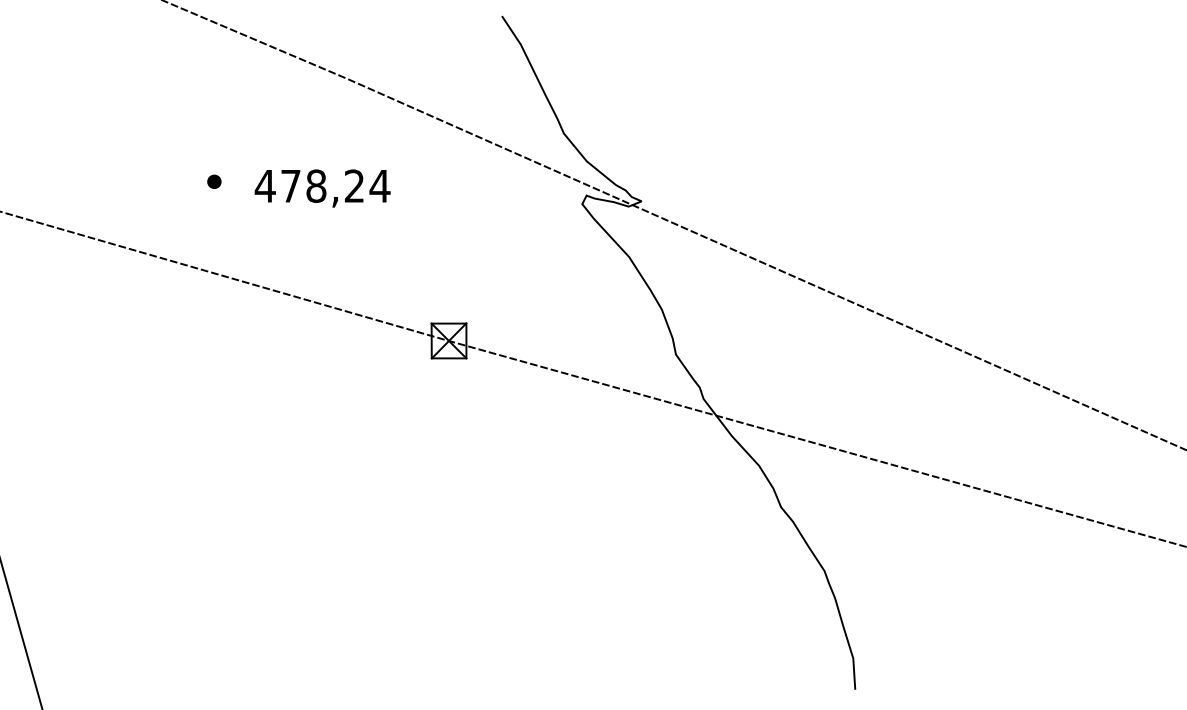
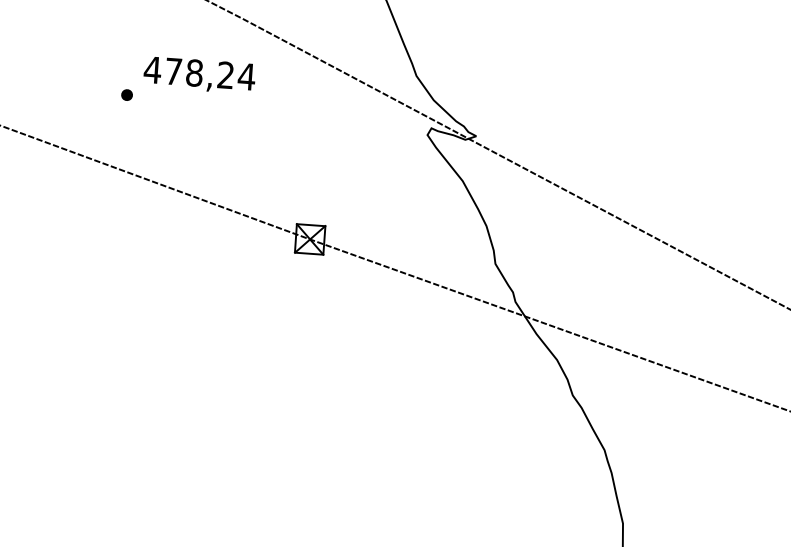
text: (322, 188) -> (199, 75), moved

